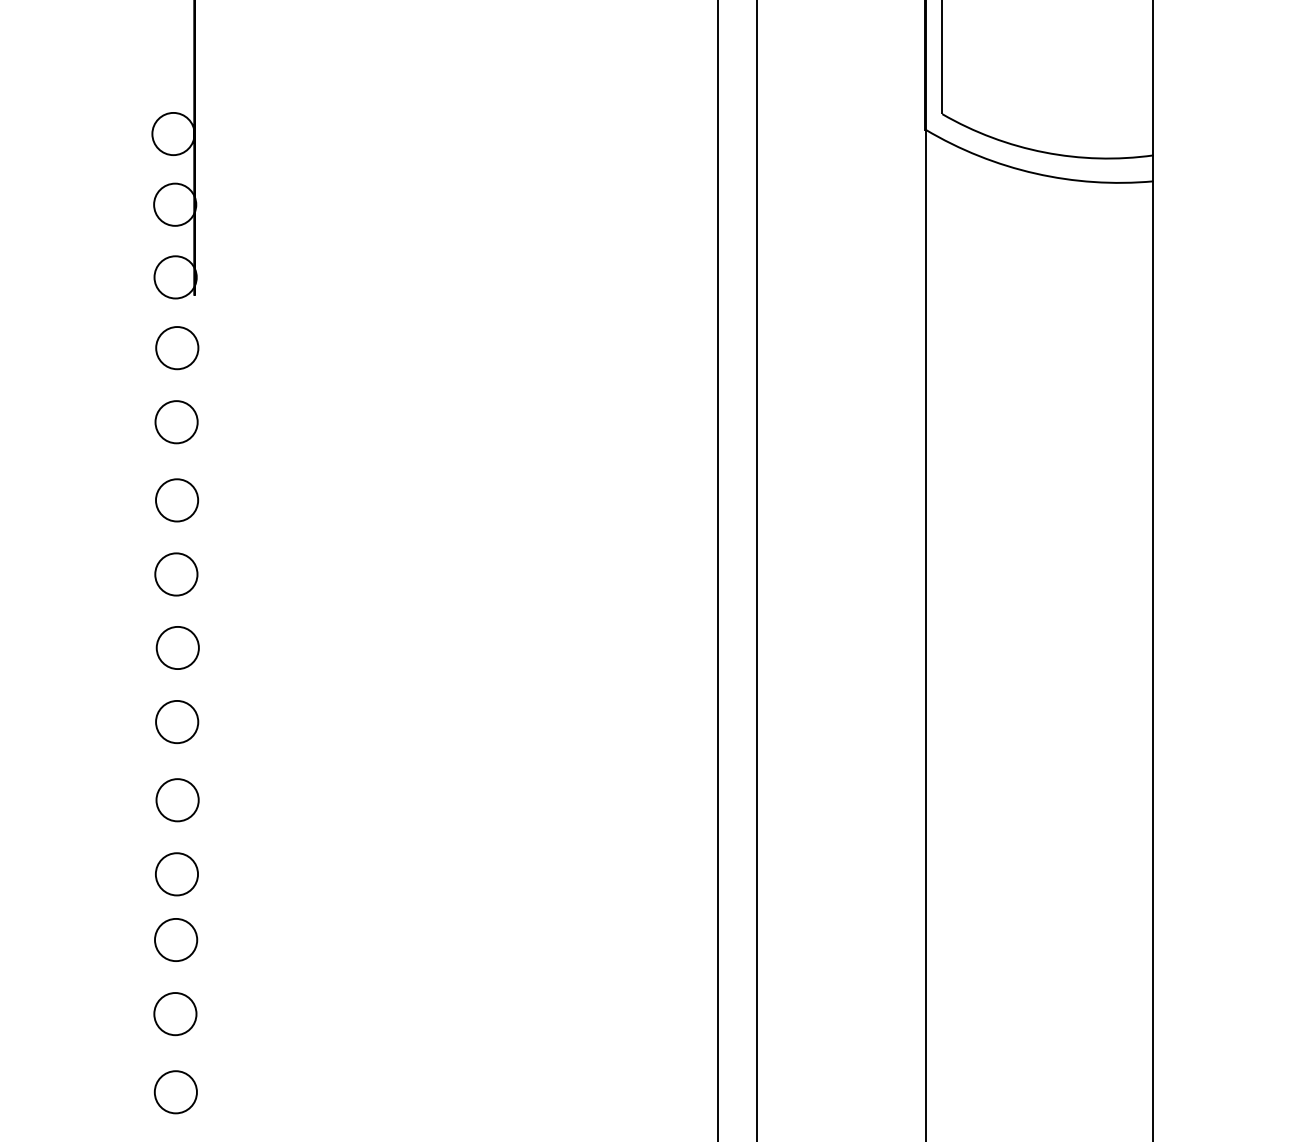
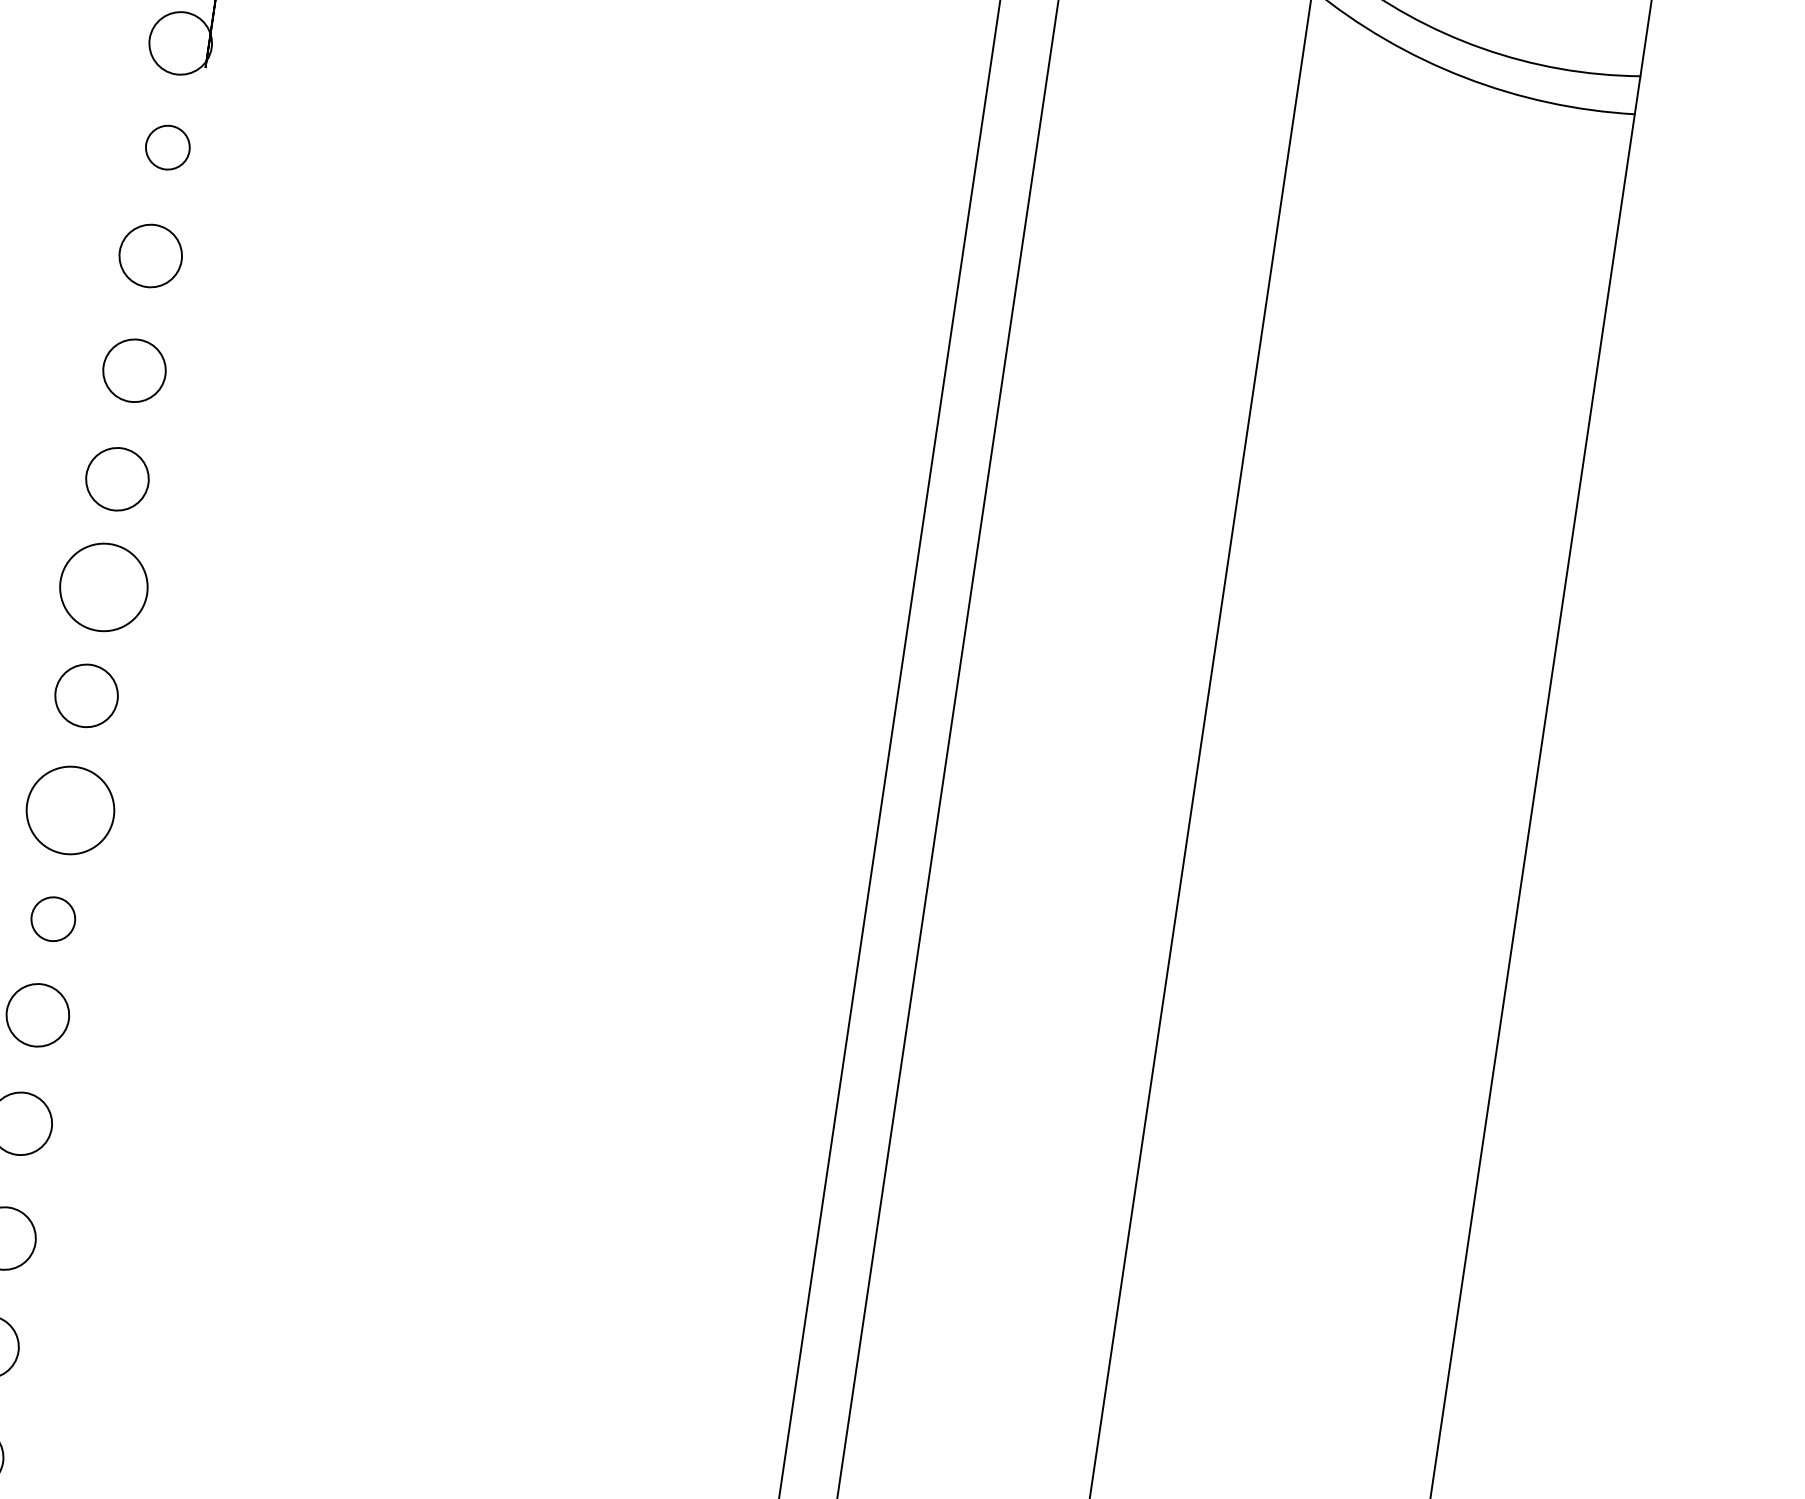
part: (177, 348) -> (168, 148), size x0.7
part: (177, 647) -> (103, 586), size x1.4
part: (177, 800) -> (70, 811), size x1.4
part: (176, 874) -> (52, 919), size x0.7

